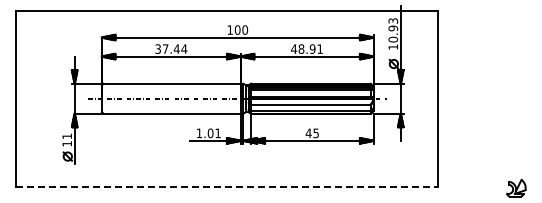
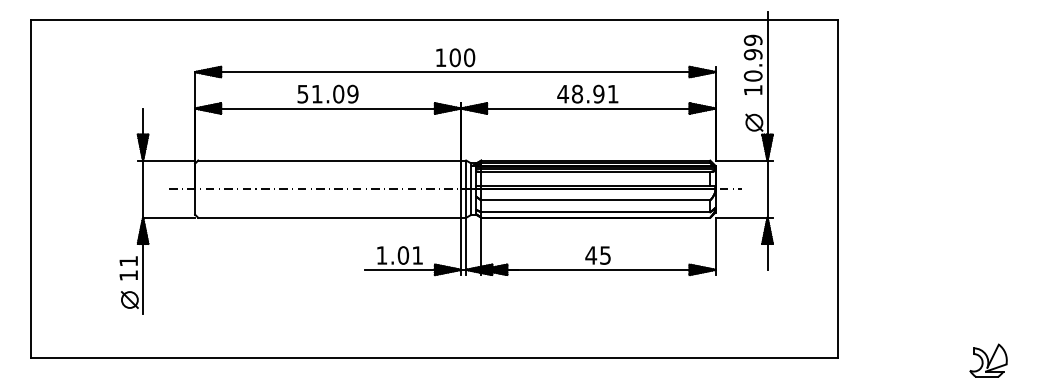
text: (392, 20) -> (751, 39), 10.93 -> 10.99
text: (171, 48) -> (328, 92), 37.44 -> 51.09
line: (226, 186) -> (433, 357), dashed -> solid

